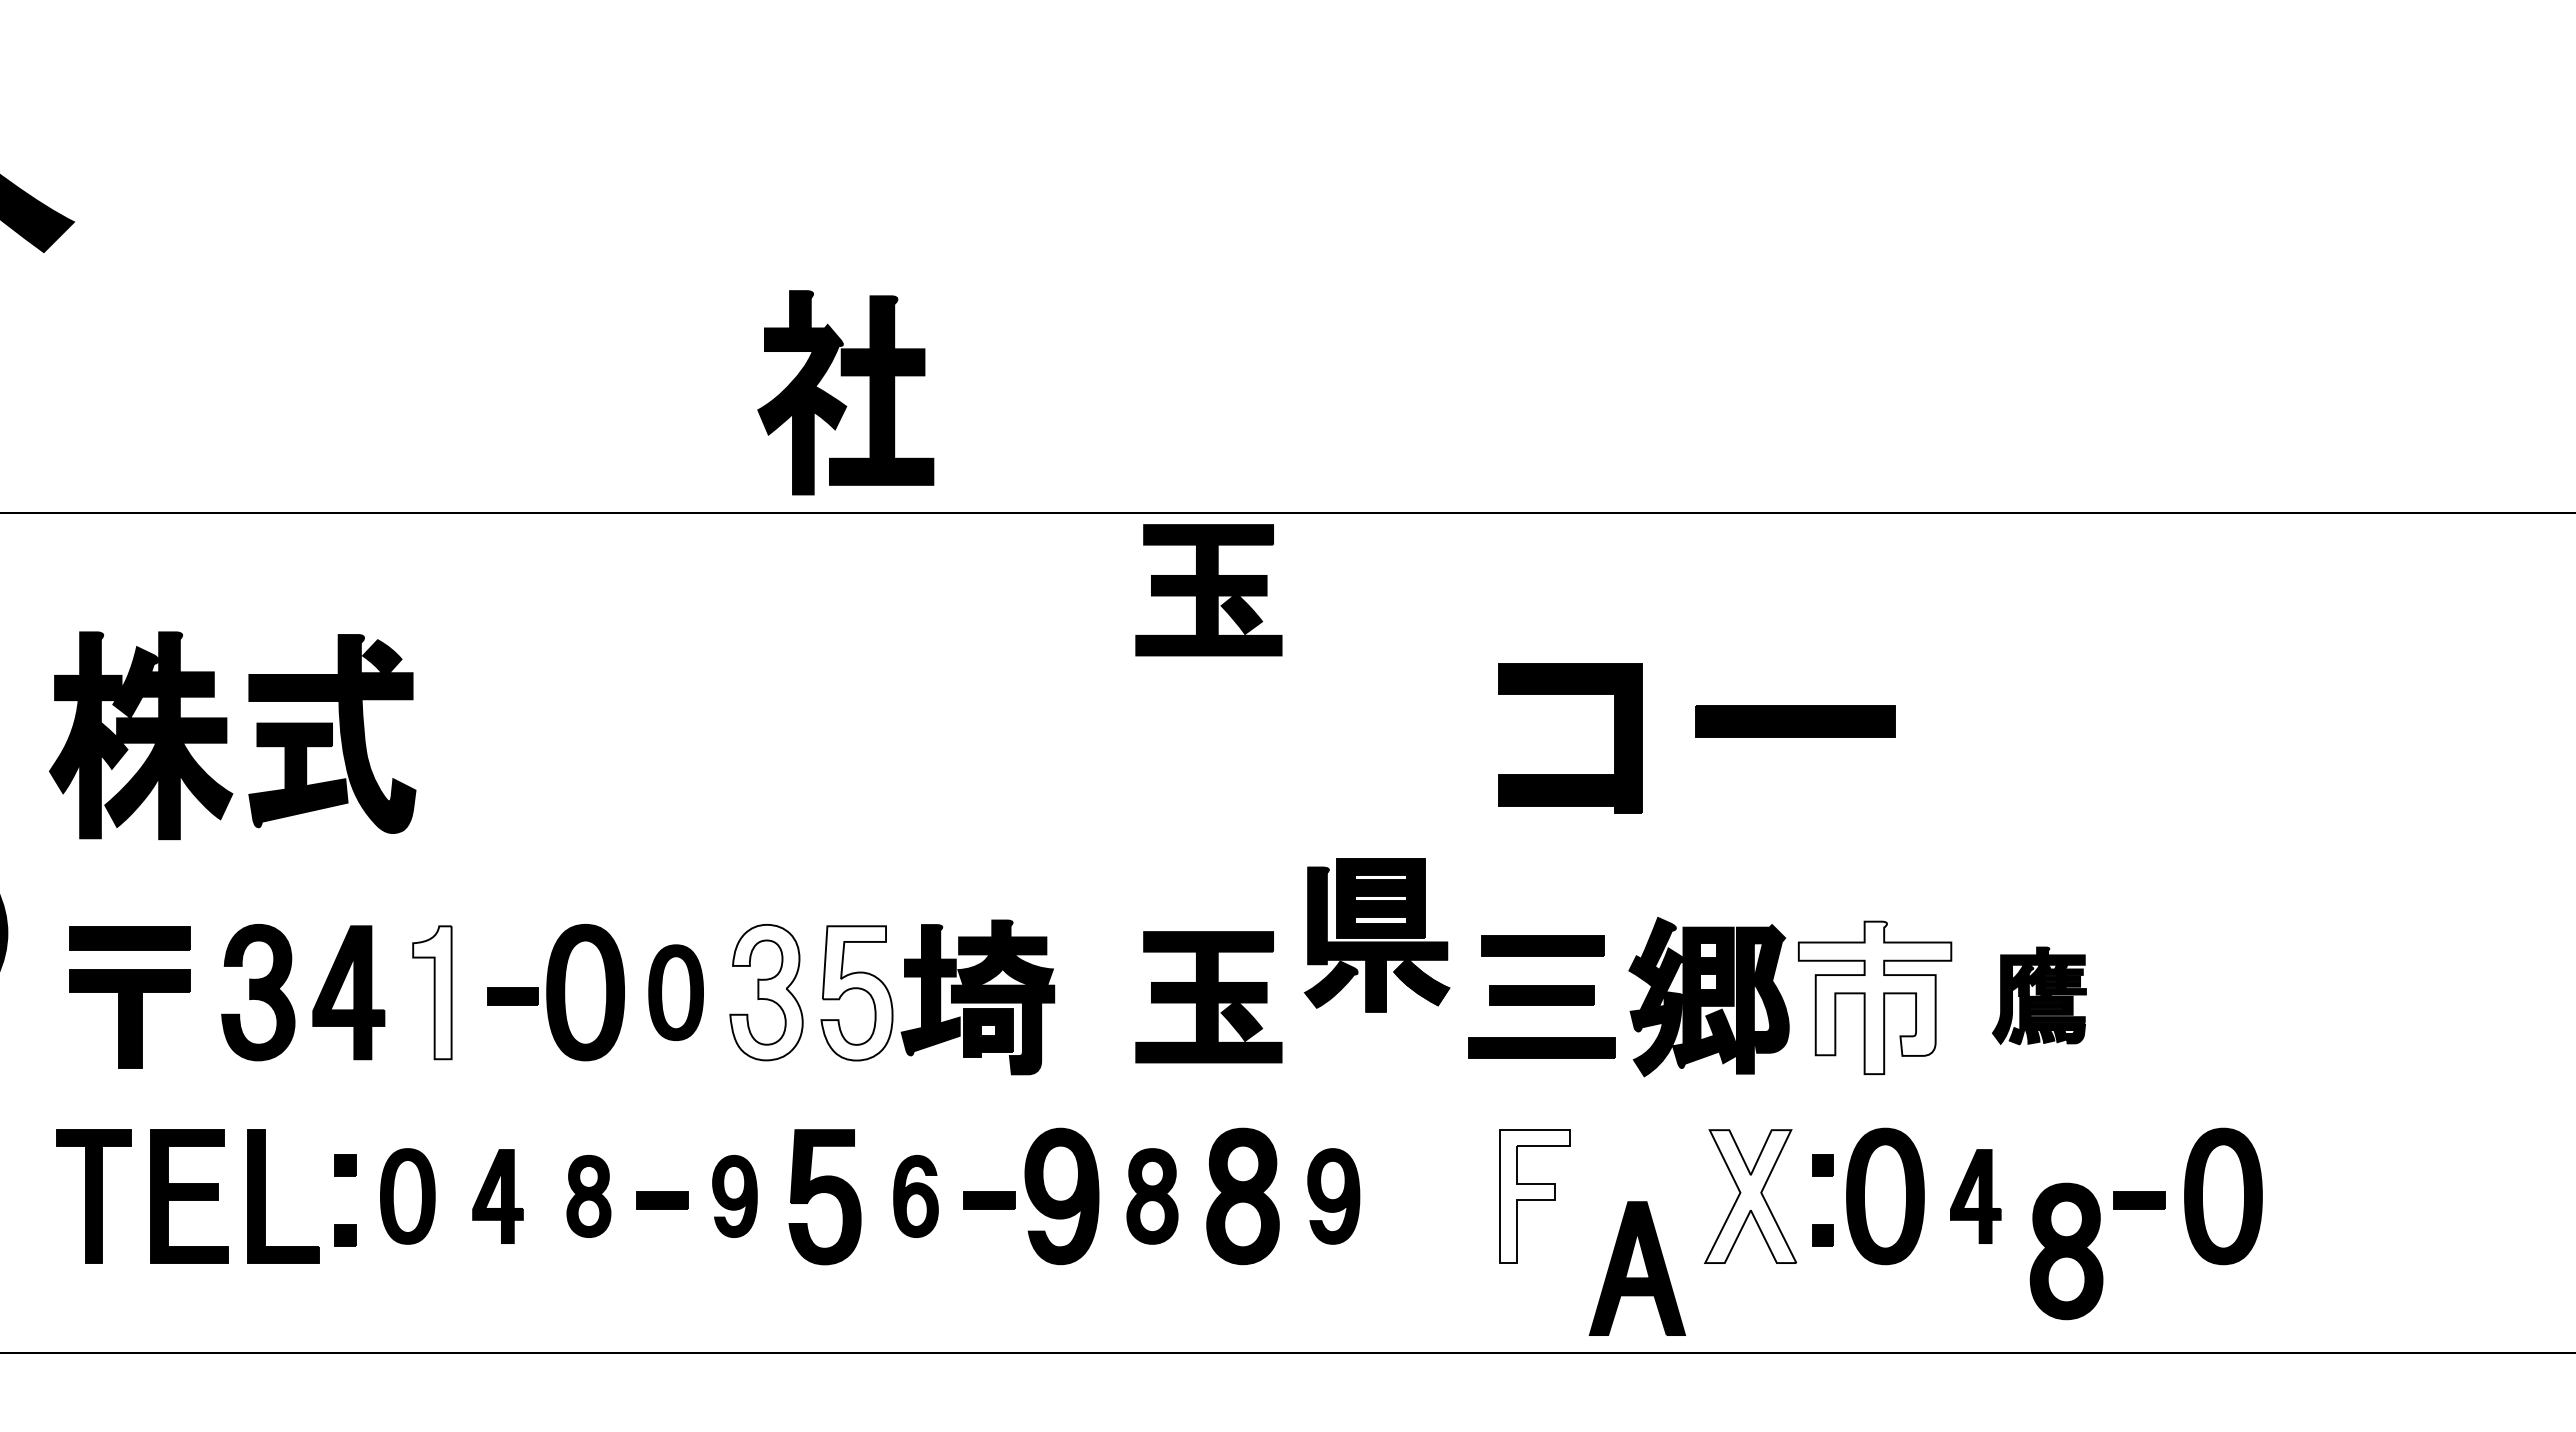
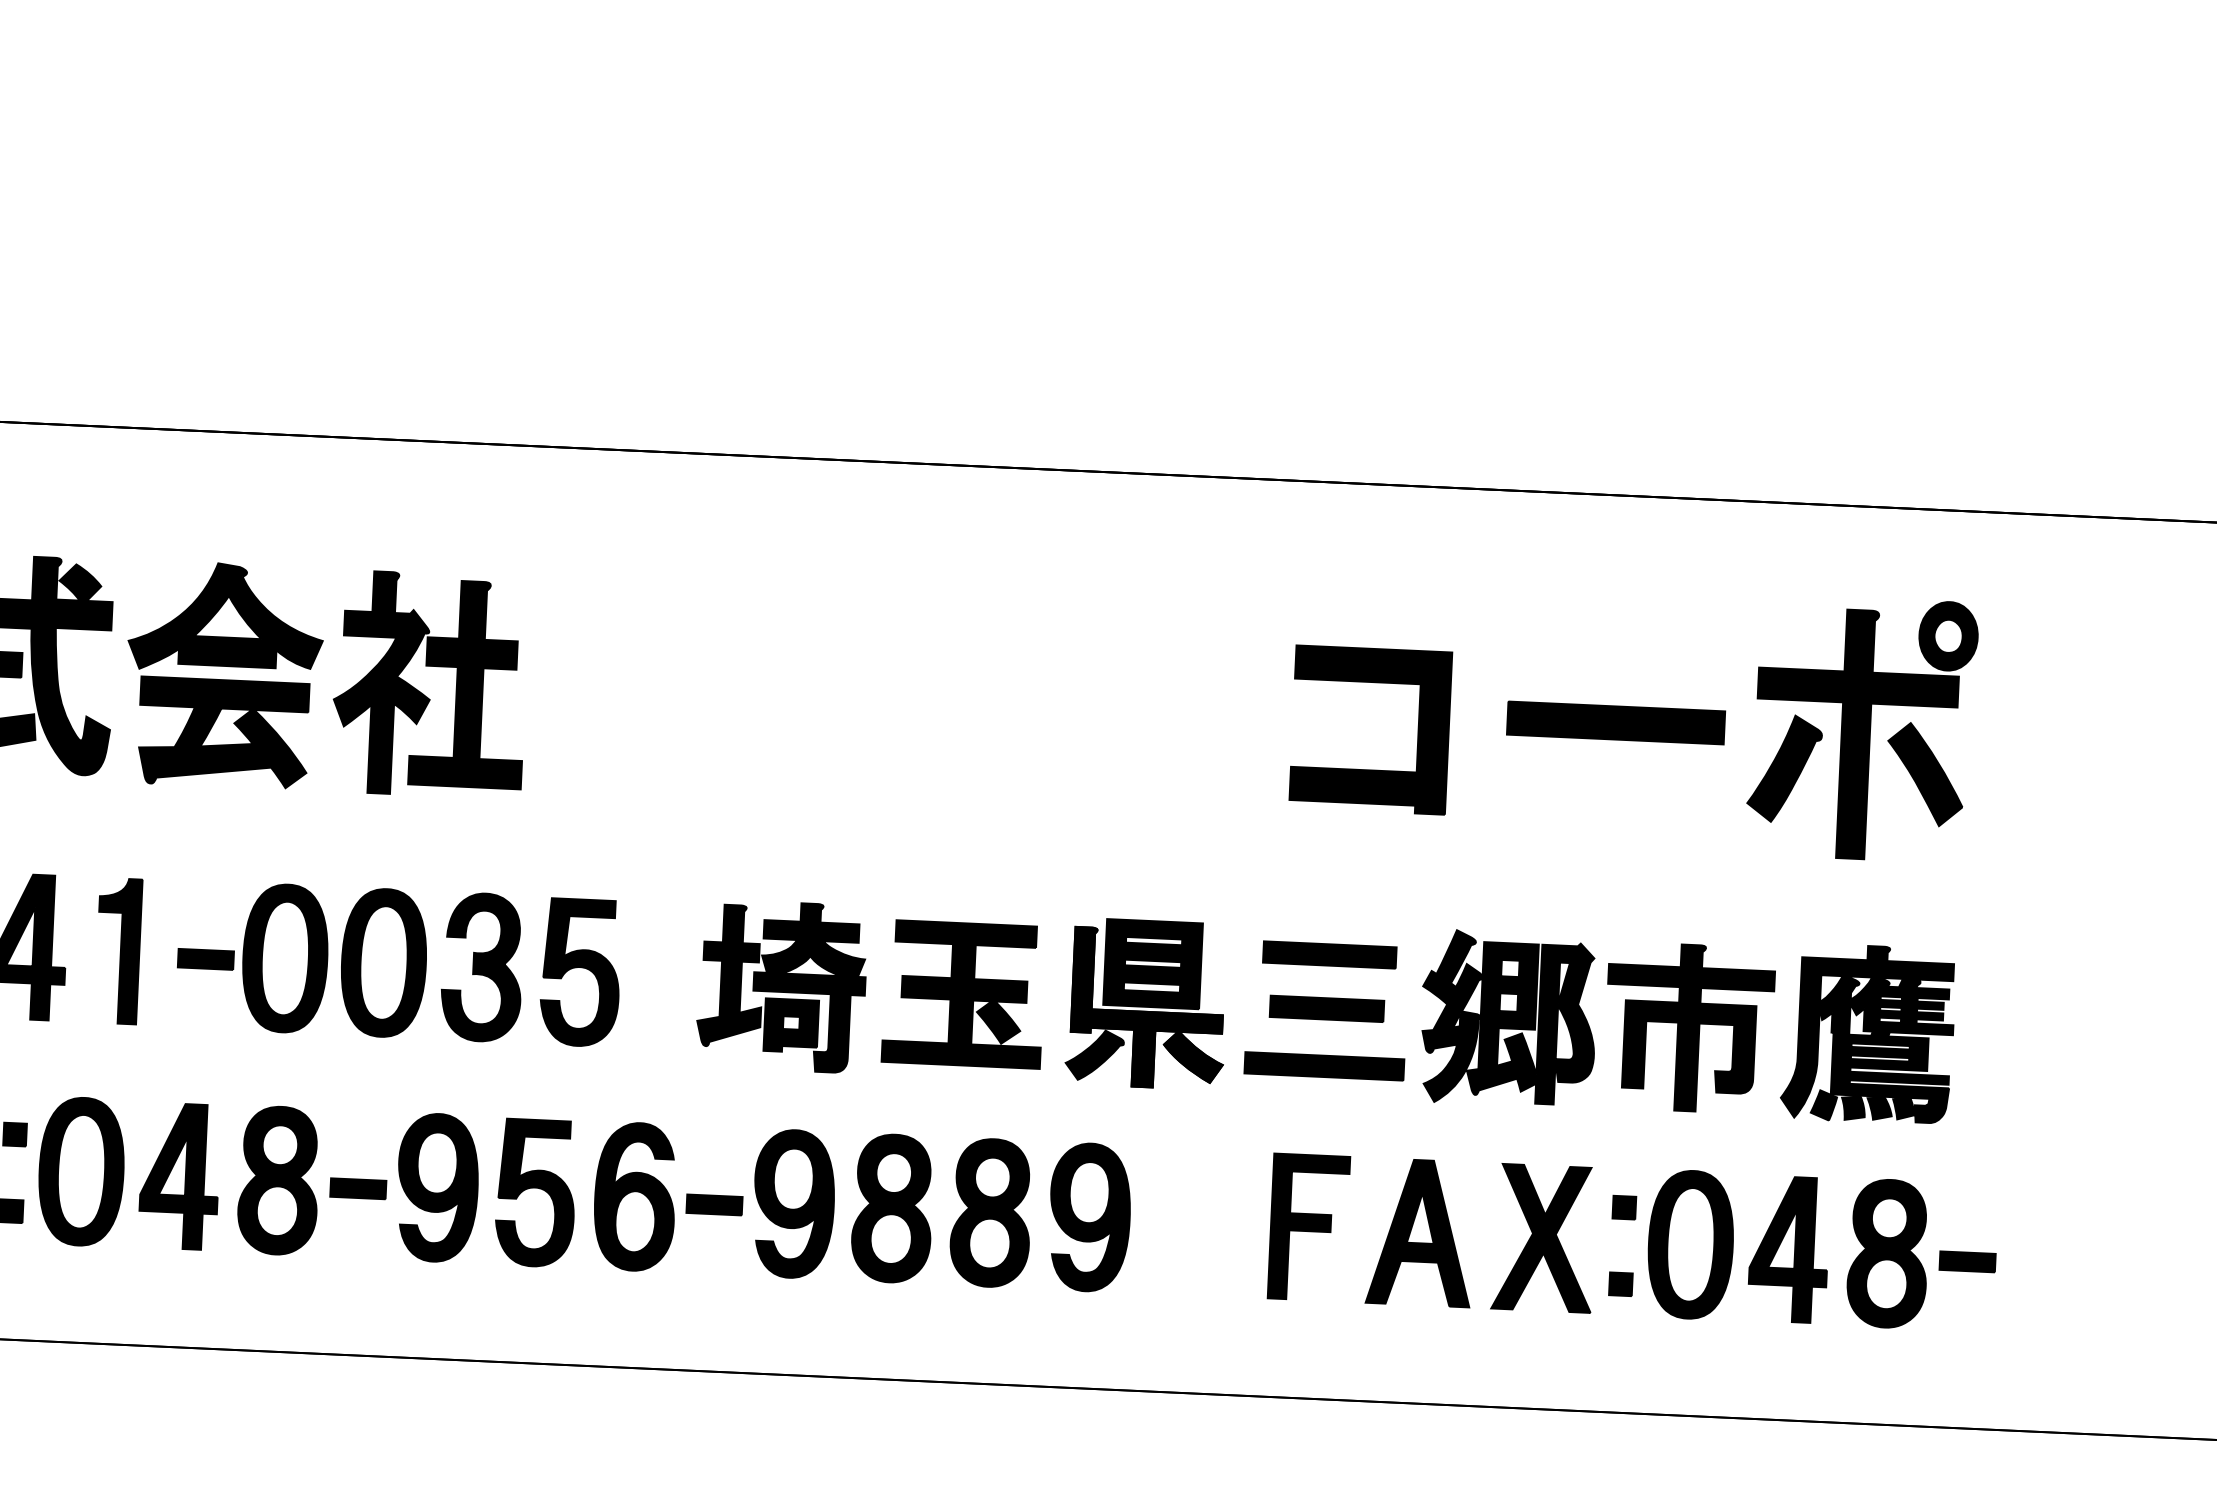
part: (839, 400) -> (422, 692), moved
part: (1208, 590) -> (983, 551), removed
part: (2020, 715) -> (1861, 727), added
part: (517, 735) -> (223, 675), added
part: (1376, 935) -> (1146, 1004), moved
fill: (432, 992) -> (118, 950), added
part: (675, 992) -> (383, 962), size x1.43
fill: (766, 992) -> (482, 967), added
fill: (856, 993) -> (580, 972), added
part: (2039, 995) -> (1868, 1033), size x1.67
part: (977, 997) -> (781, 986), moved
fill: (1874, 997) -> (1688, 1027), added
part: (407, 1196) -> (81, 1171), size x1.43
part: (497, 1196) -> (179, 1176), size x1.43
part: (588, 1196) -> (278, 1180), size x1.67
part: (734, 1196) -> (437, 1187), size x1.67
part: (915, 1196) -> (634, 1196), size x1.67
part: (1152, 1196) -> (892, 1208), size x1.43
part: (1333, 1196) -> (1089, 1217), size x1.43
fill: (1534, 1196) -> (1308, 1227), added
fill: (1750, 1196) -> (1543, 1238), added
part: (1975, 1196) -> (1788, 1249), size x1.43
part: (2223, 1196) -> (2058, 1261), removed
part: (2066, 1251) -> (1888, 1253), moved
part: (1637, 1268) -> (1420, 1232), moved

